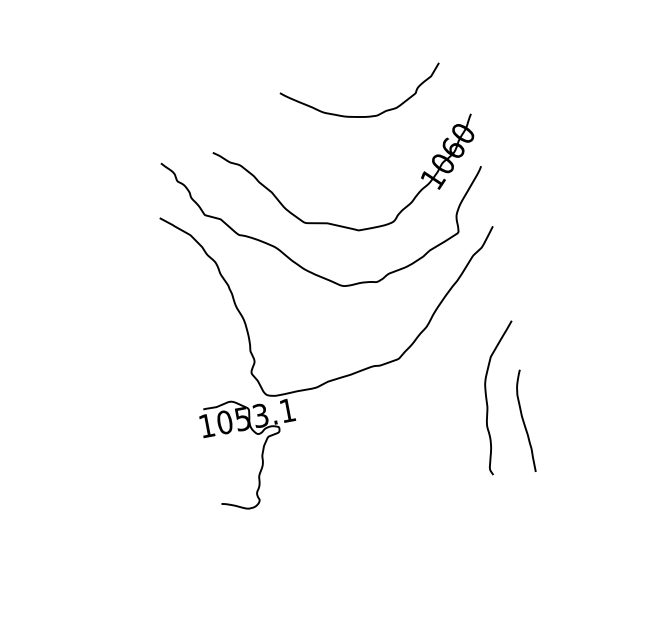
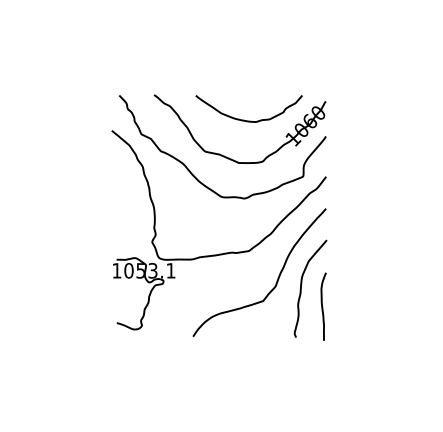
curve: (359, 115) -> (244, 119), moved
curve: (448, 390) -> (277, 277), added

